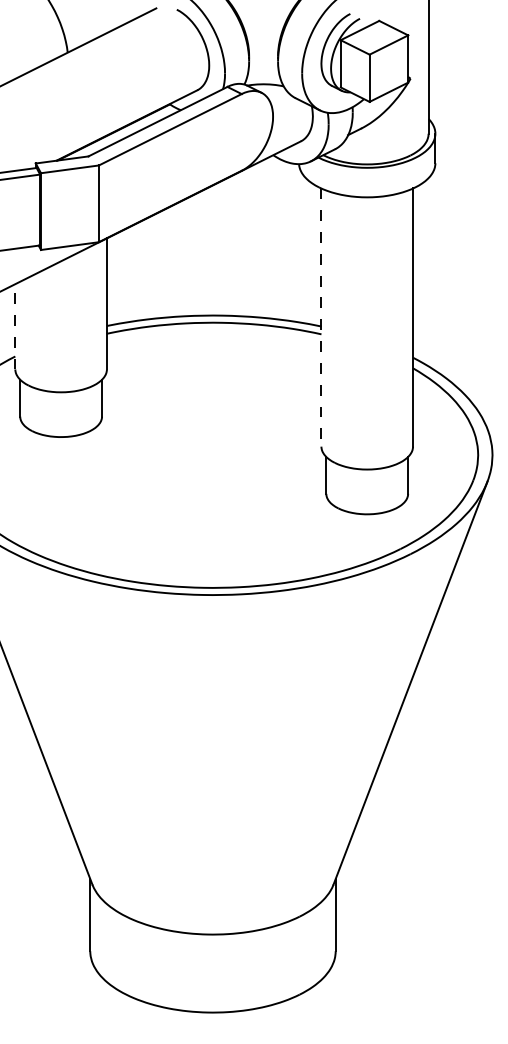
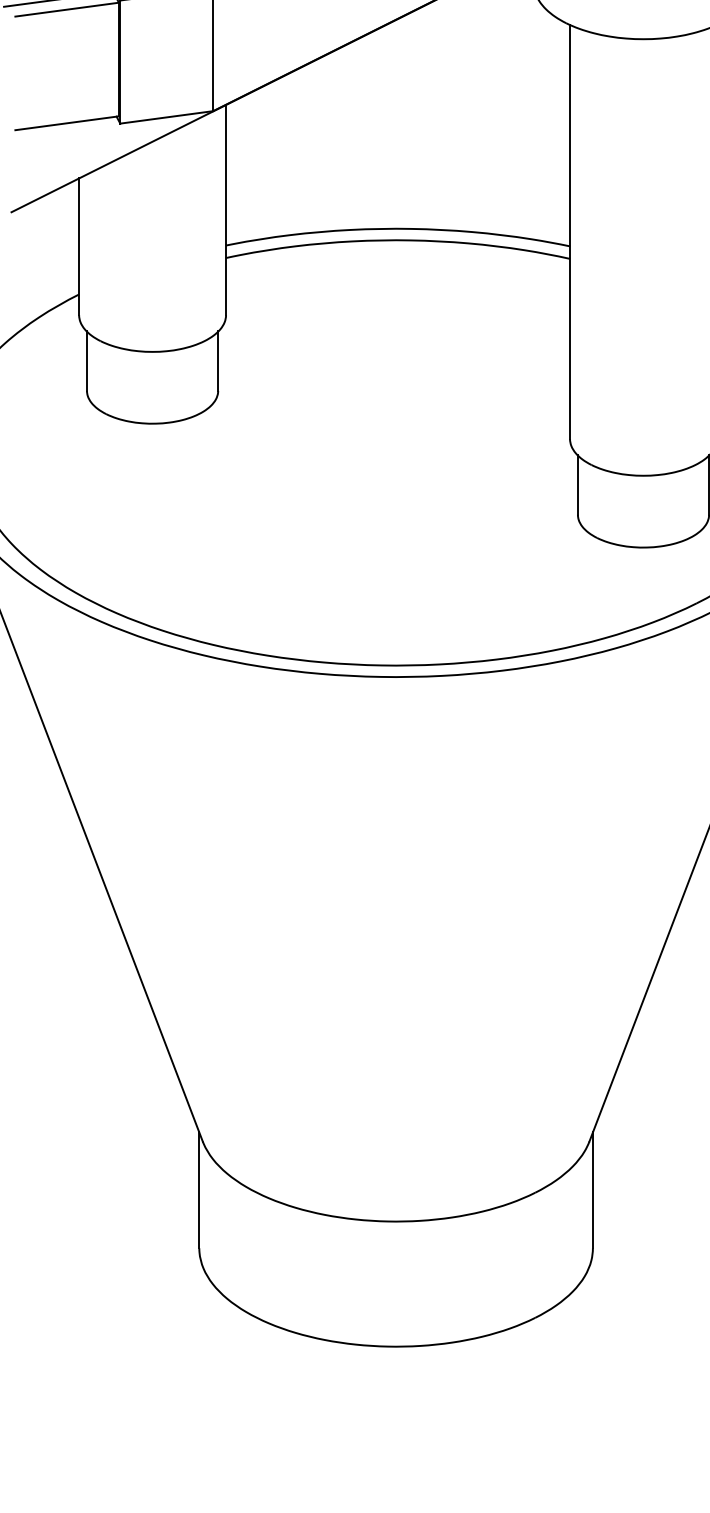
line: (321, 318) -> (570, 233), dashed -> solid
line: (15, 326) -> (79, 246), dashed -> solid

